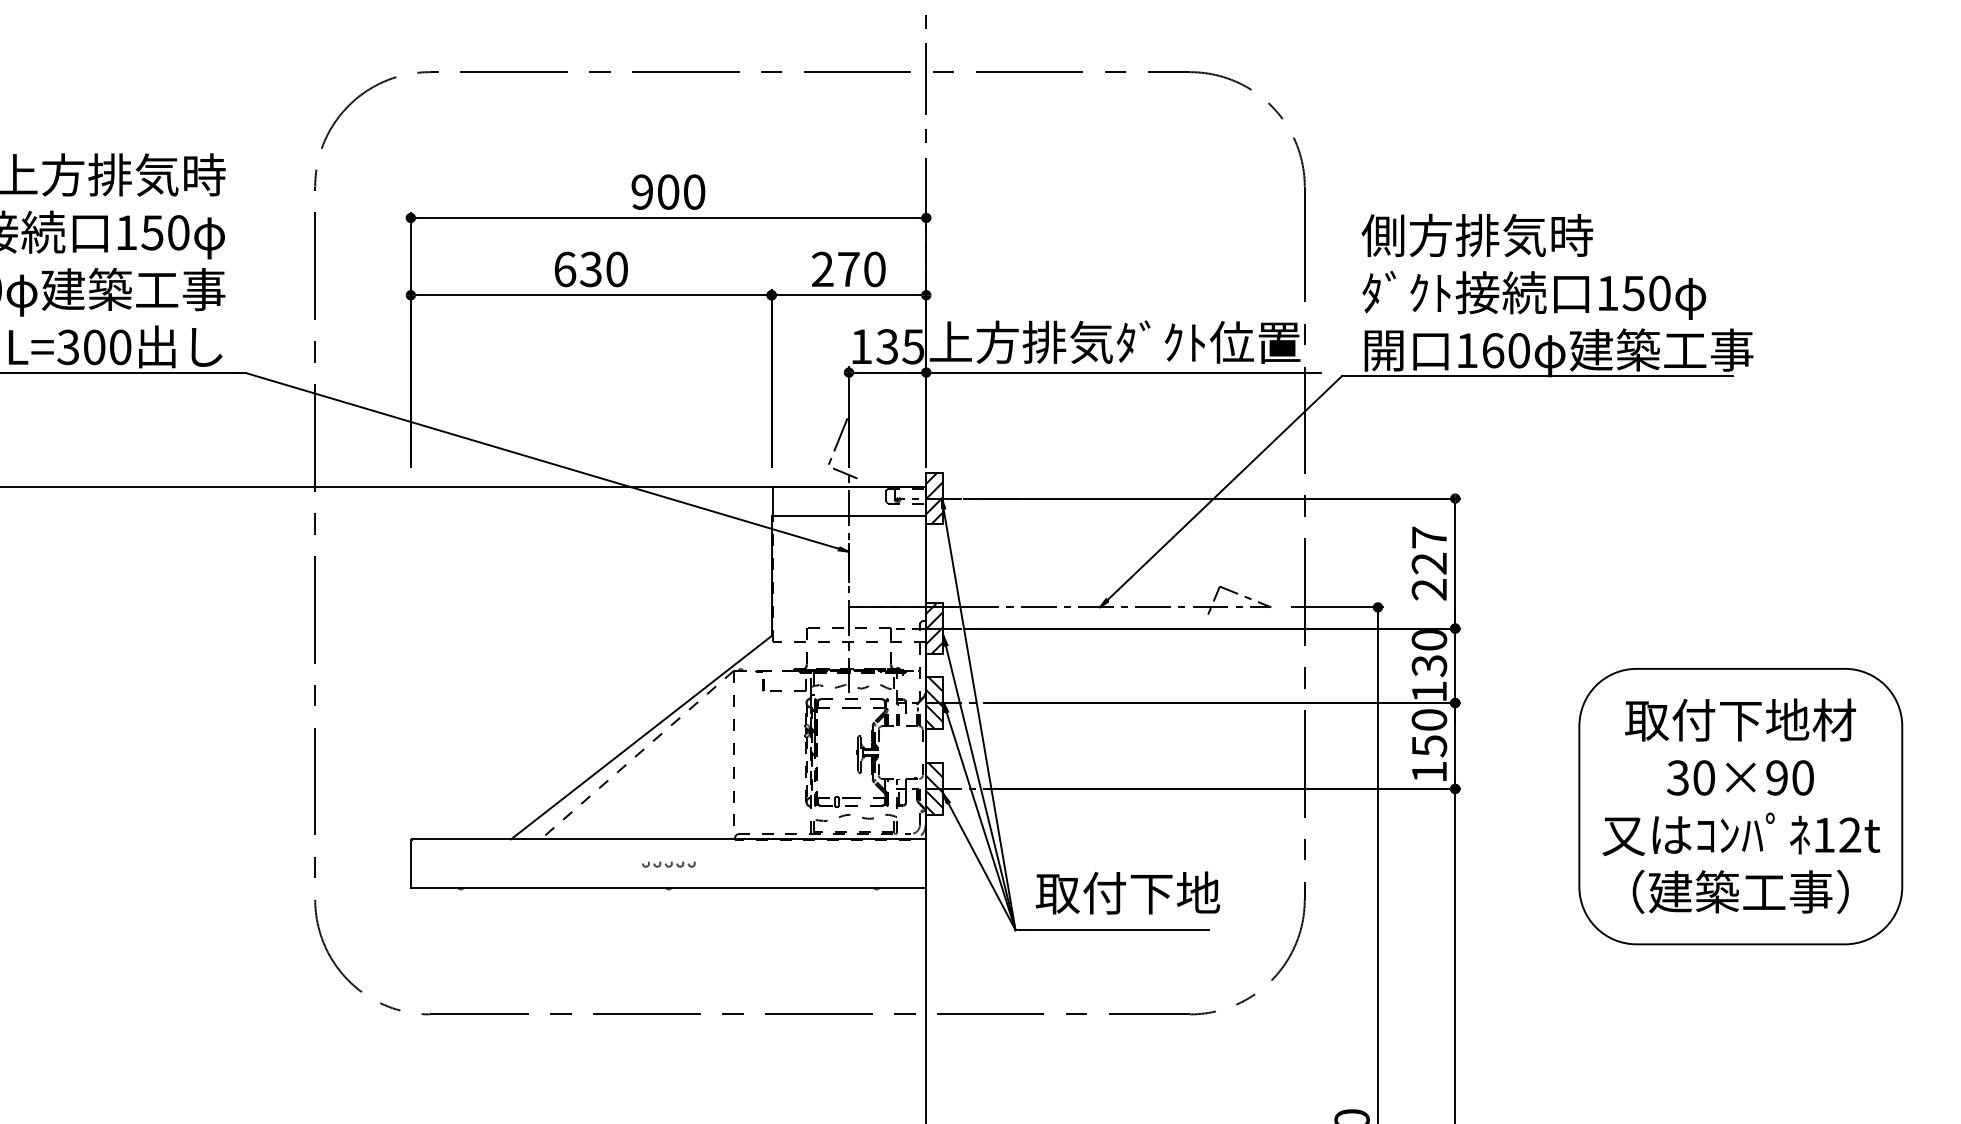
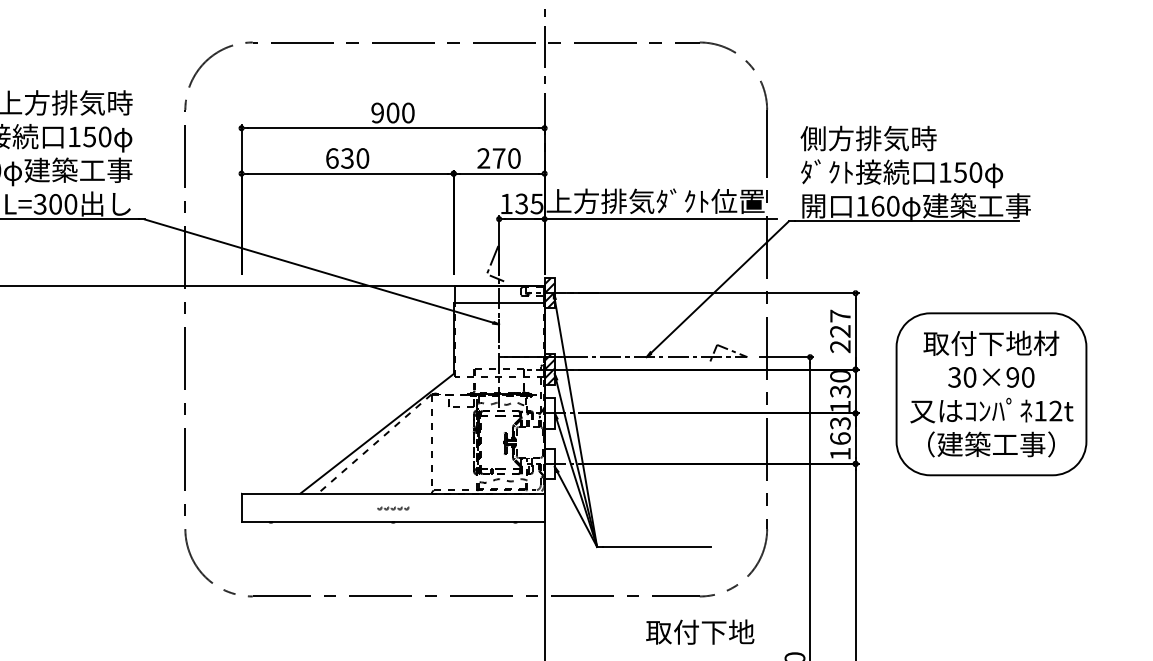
hatch: (934, 703) -> (549, 413), removed
text: (1429, 733) -> (840, 431), 150 -> 163
hatch: (934, 788) -> (549, 463), removed
part: (1740, 806) -> (991, 394), moved
text: (1128, 891) -> (700, 631), moved

